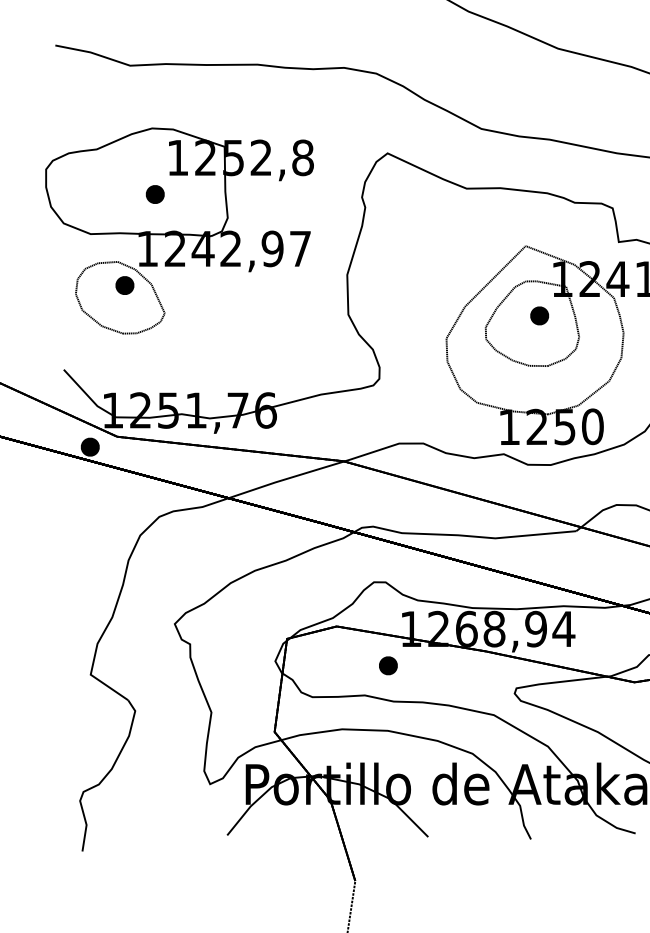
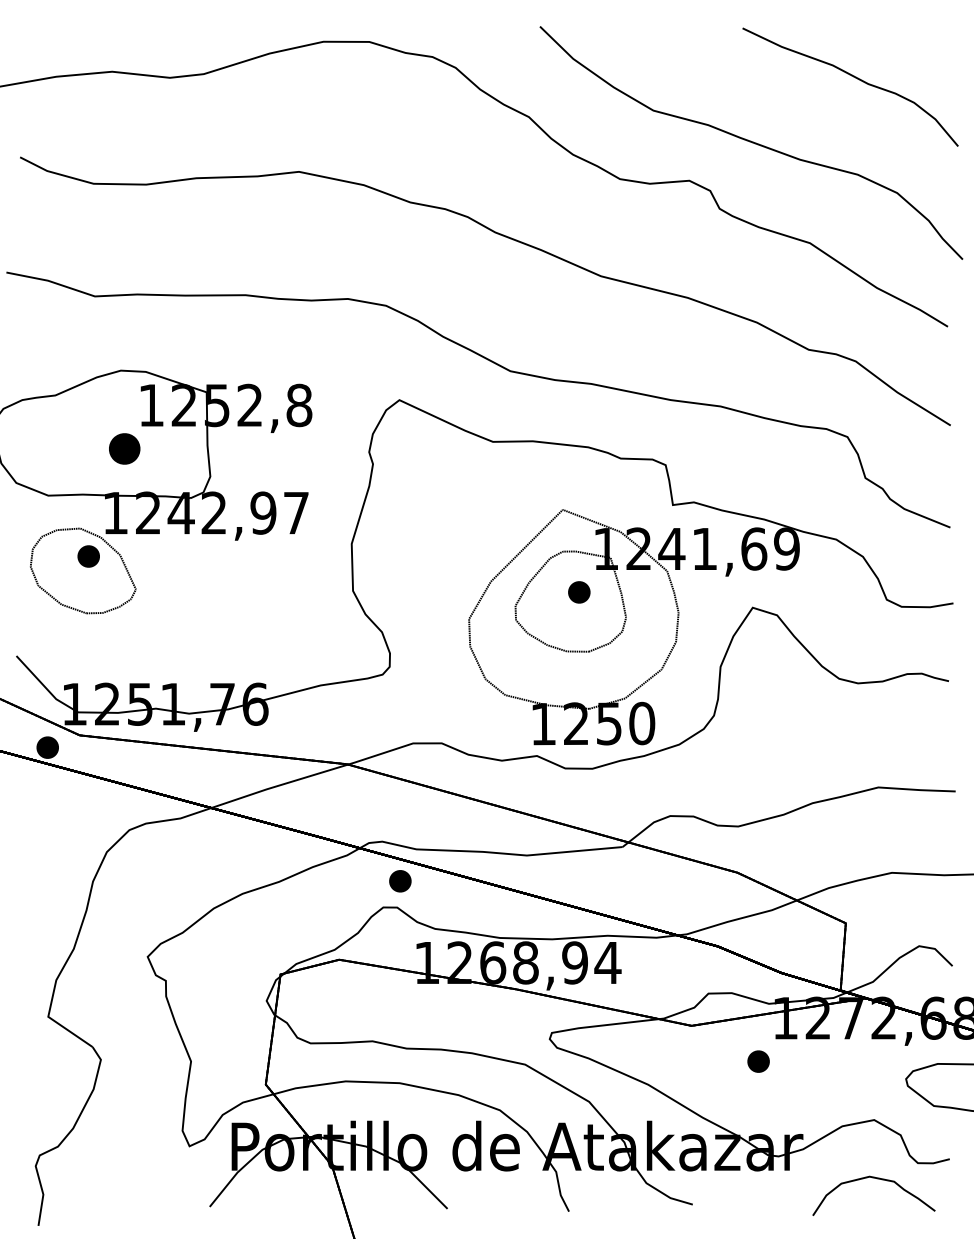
part: (155, 194) -> (124, 448), size x1.4
part: (388, 665) -> (400, 881), moved

